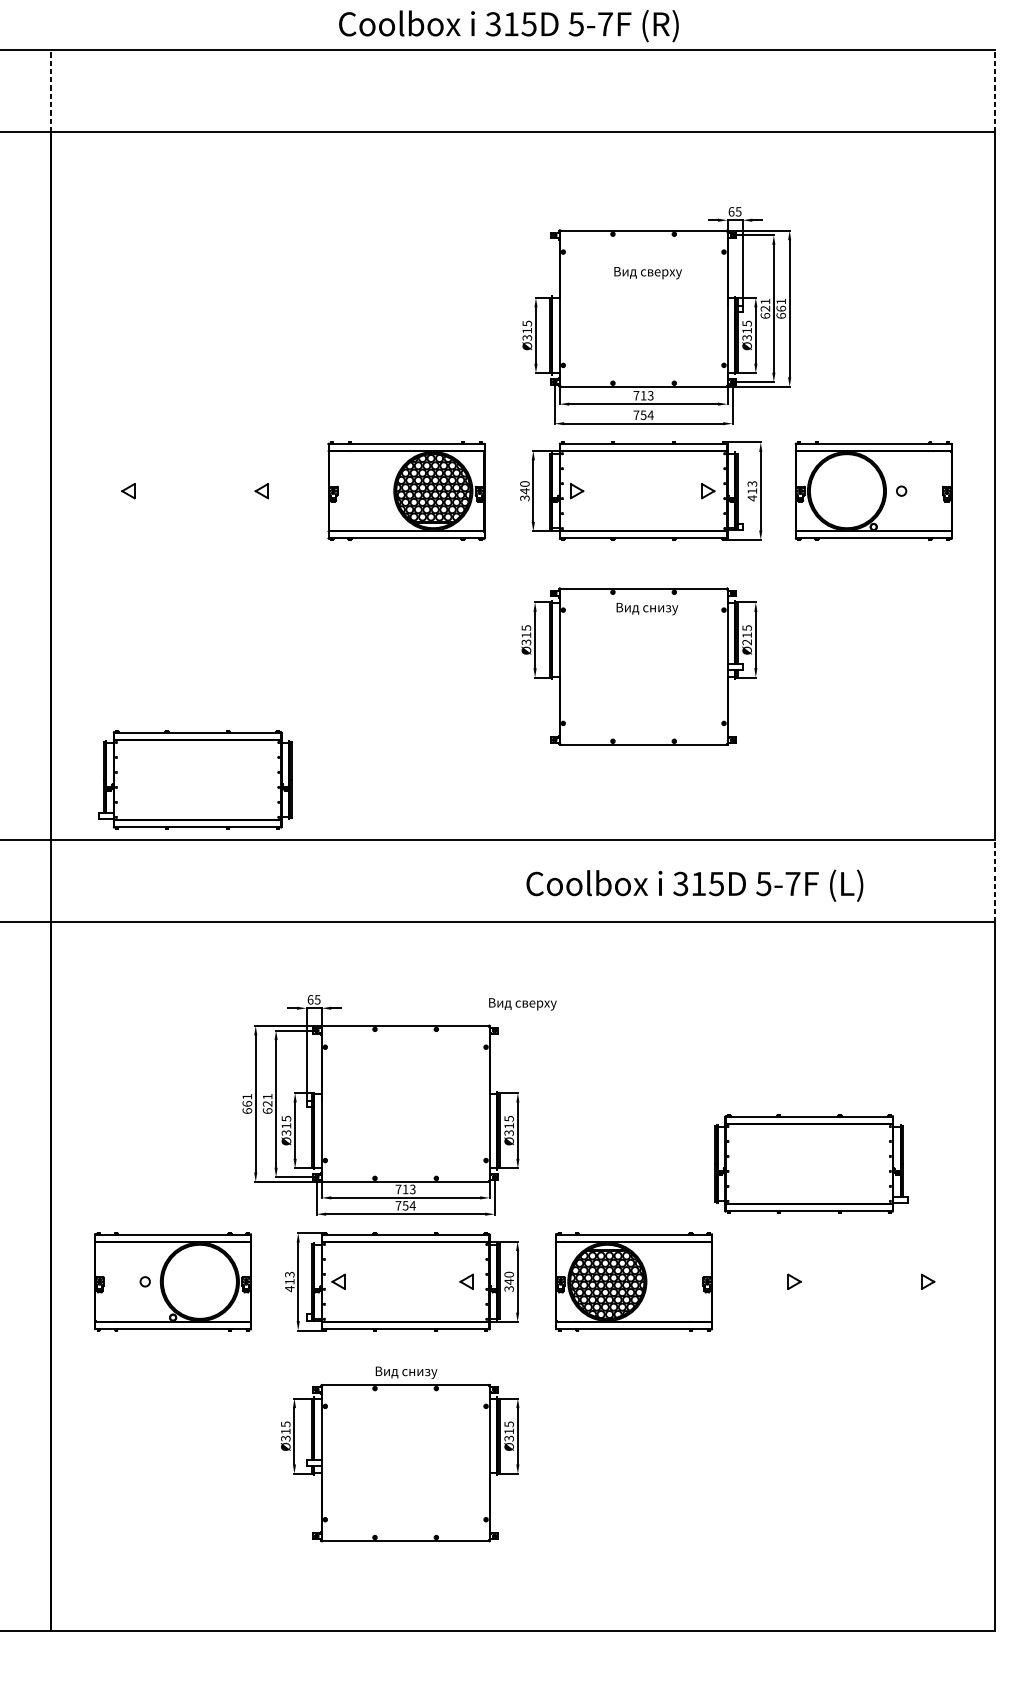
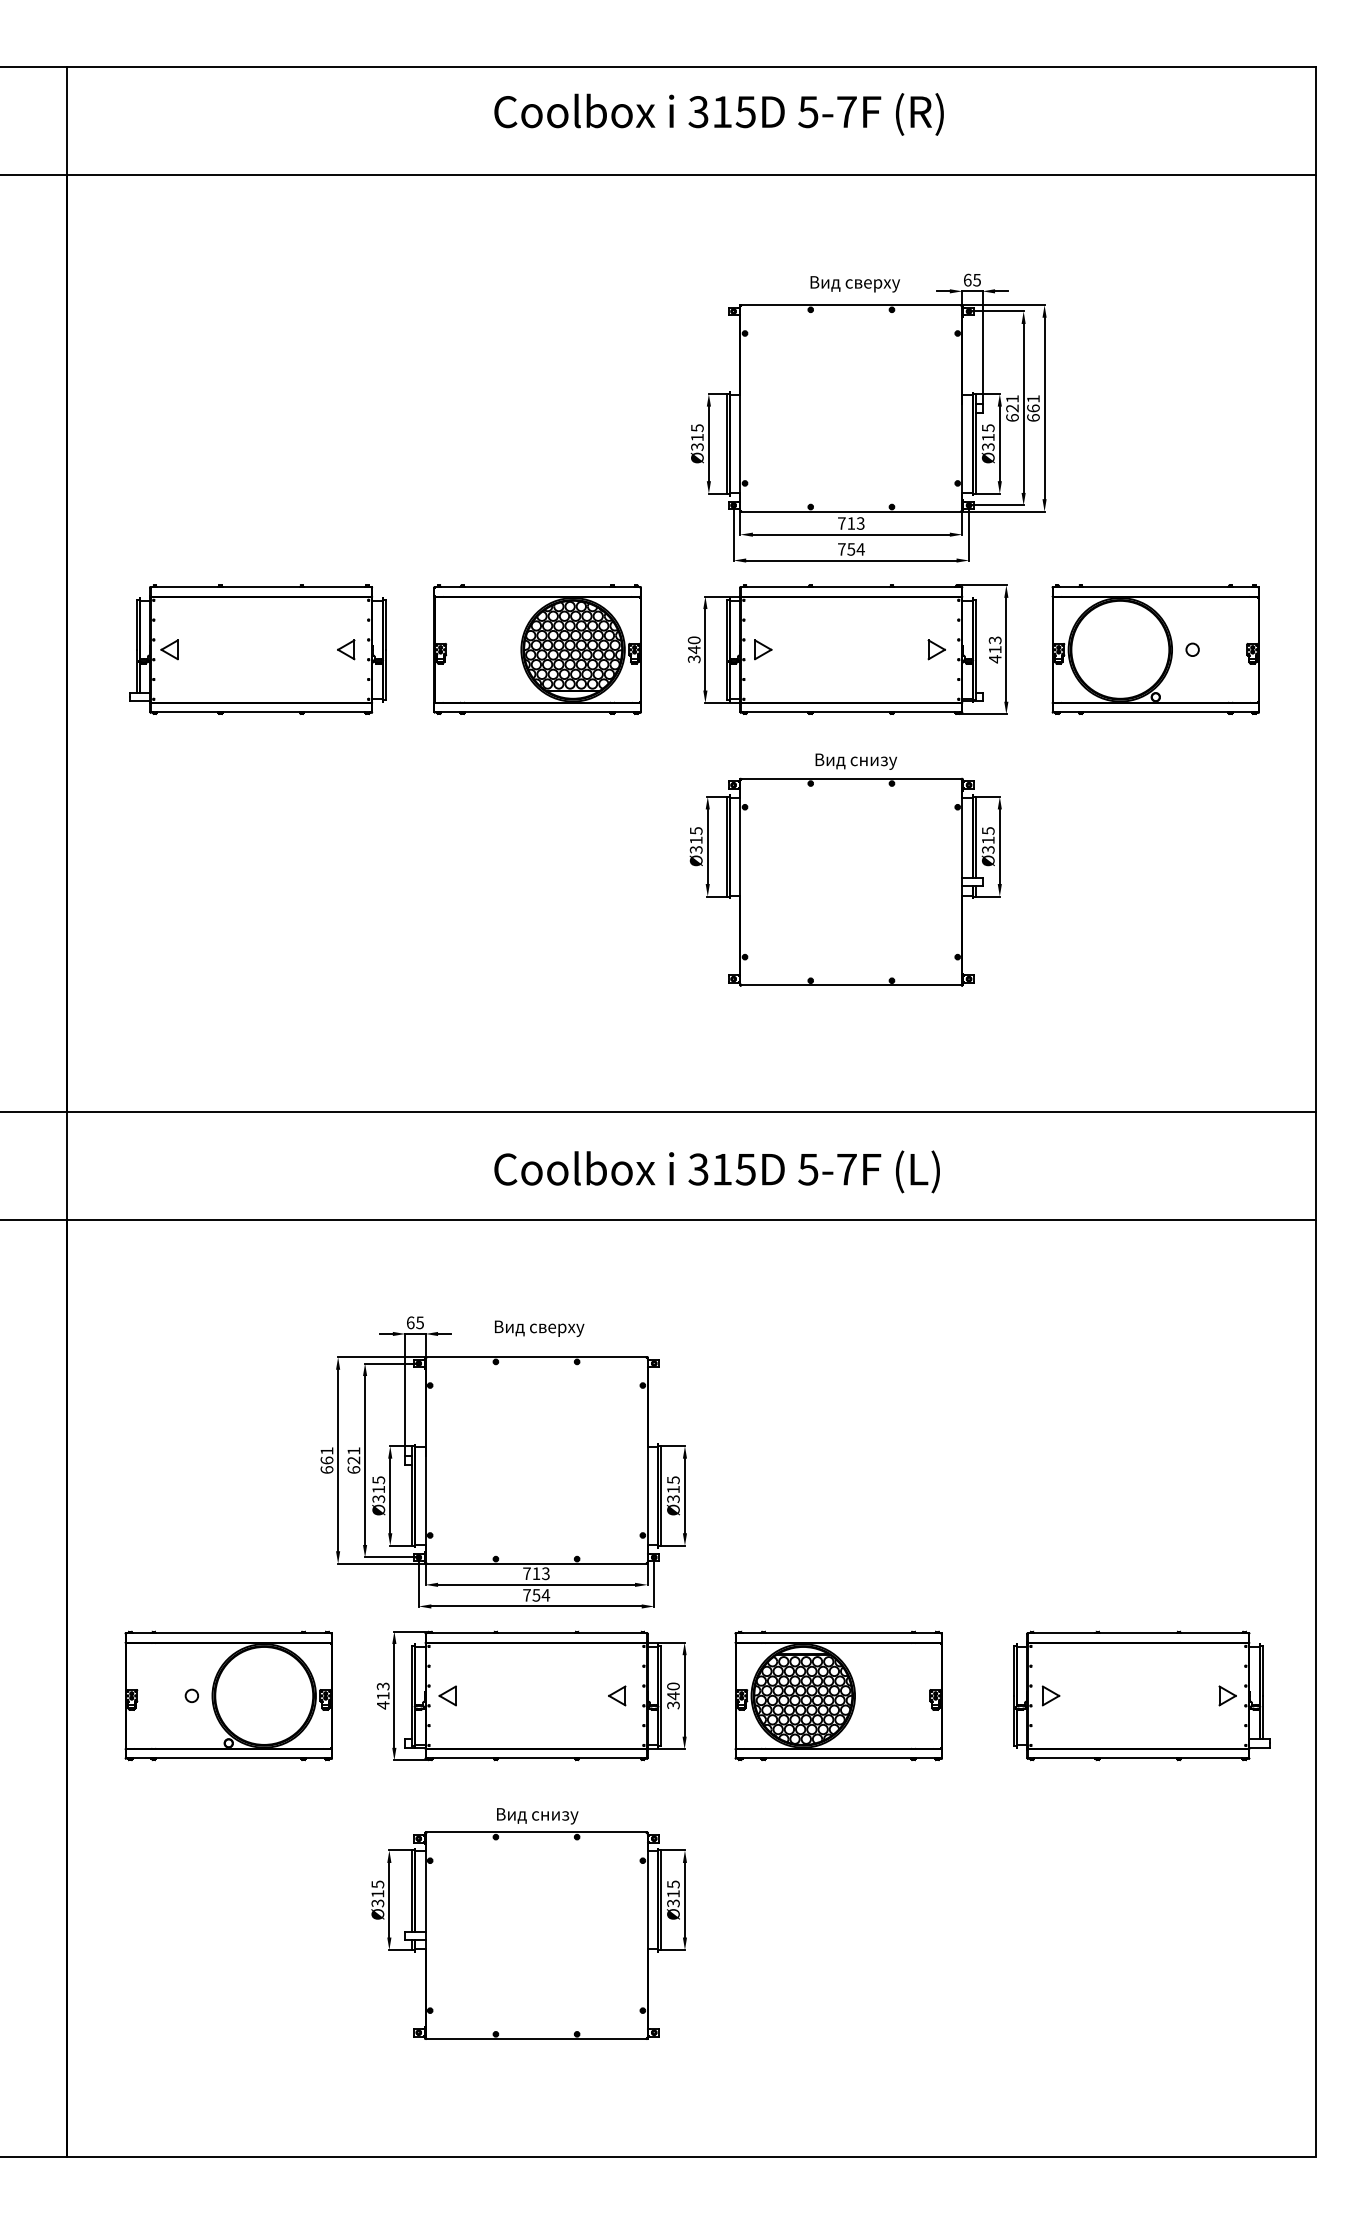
text: (508, 26) -> (718, 114), moved
line: (51, 91) -> (67, 120), dashed -> solid
line: (995, 91) -> (1316, 120), dashed -> solid
text: (648, 273) -> (855, 284), moved
text: (646, 608) -> (855, 761), moved
text: (747, 642) -> (988, 849), Ø215 -> Ø315
part: (194, 779) -> (257, 649), moved
line: (995, 880) -> (1316, 1165), dashed -> solid
text: (694, 885) -> (716, 1171), moved
text: (522, 1004) -> (539, 1328), moved
part: (811, 1163) -> (1141, 1695), moved

